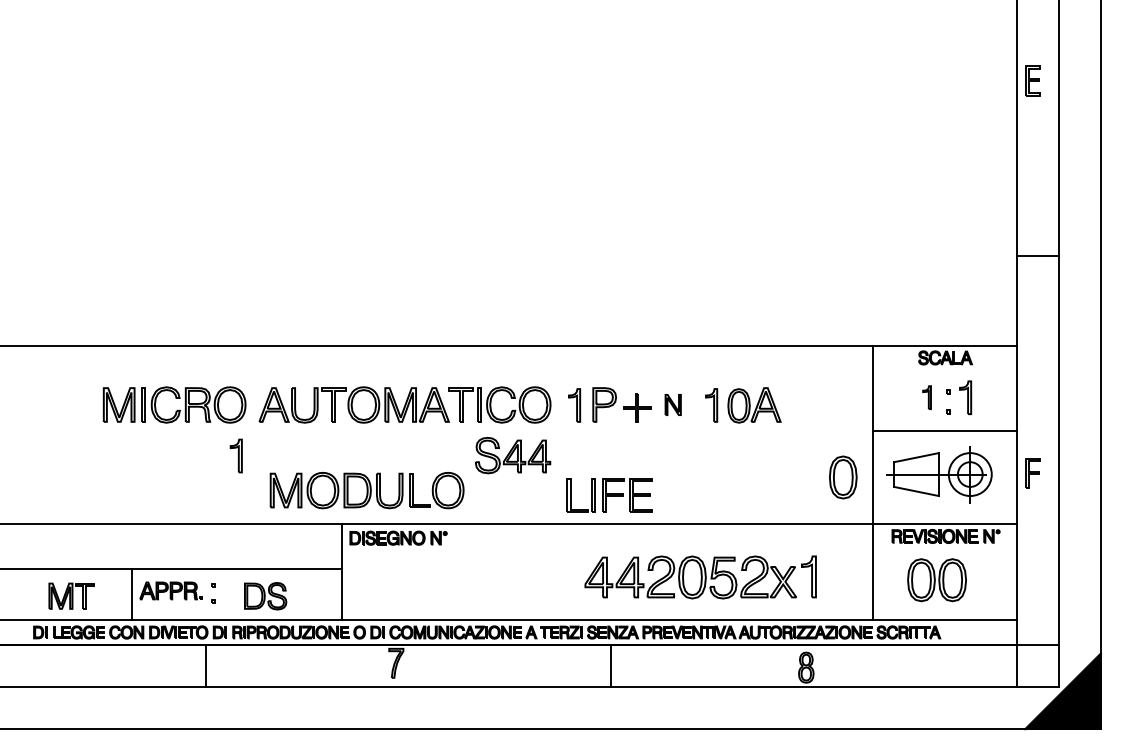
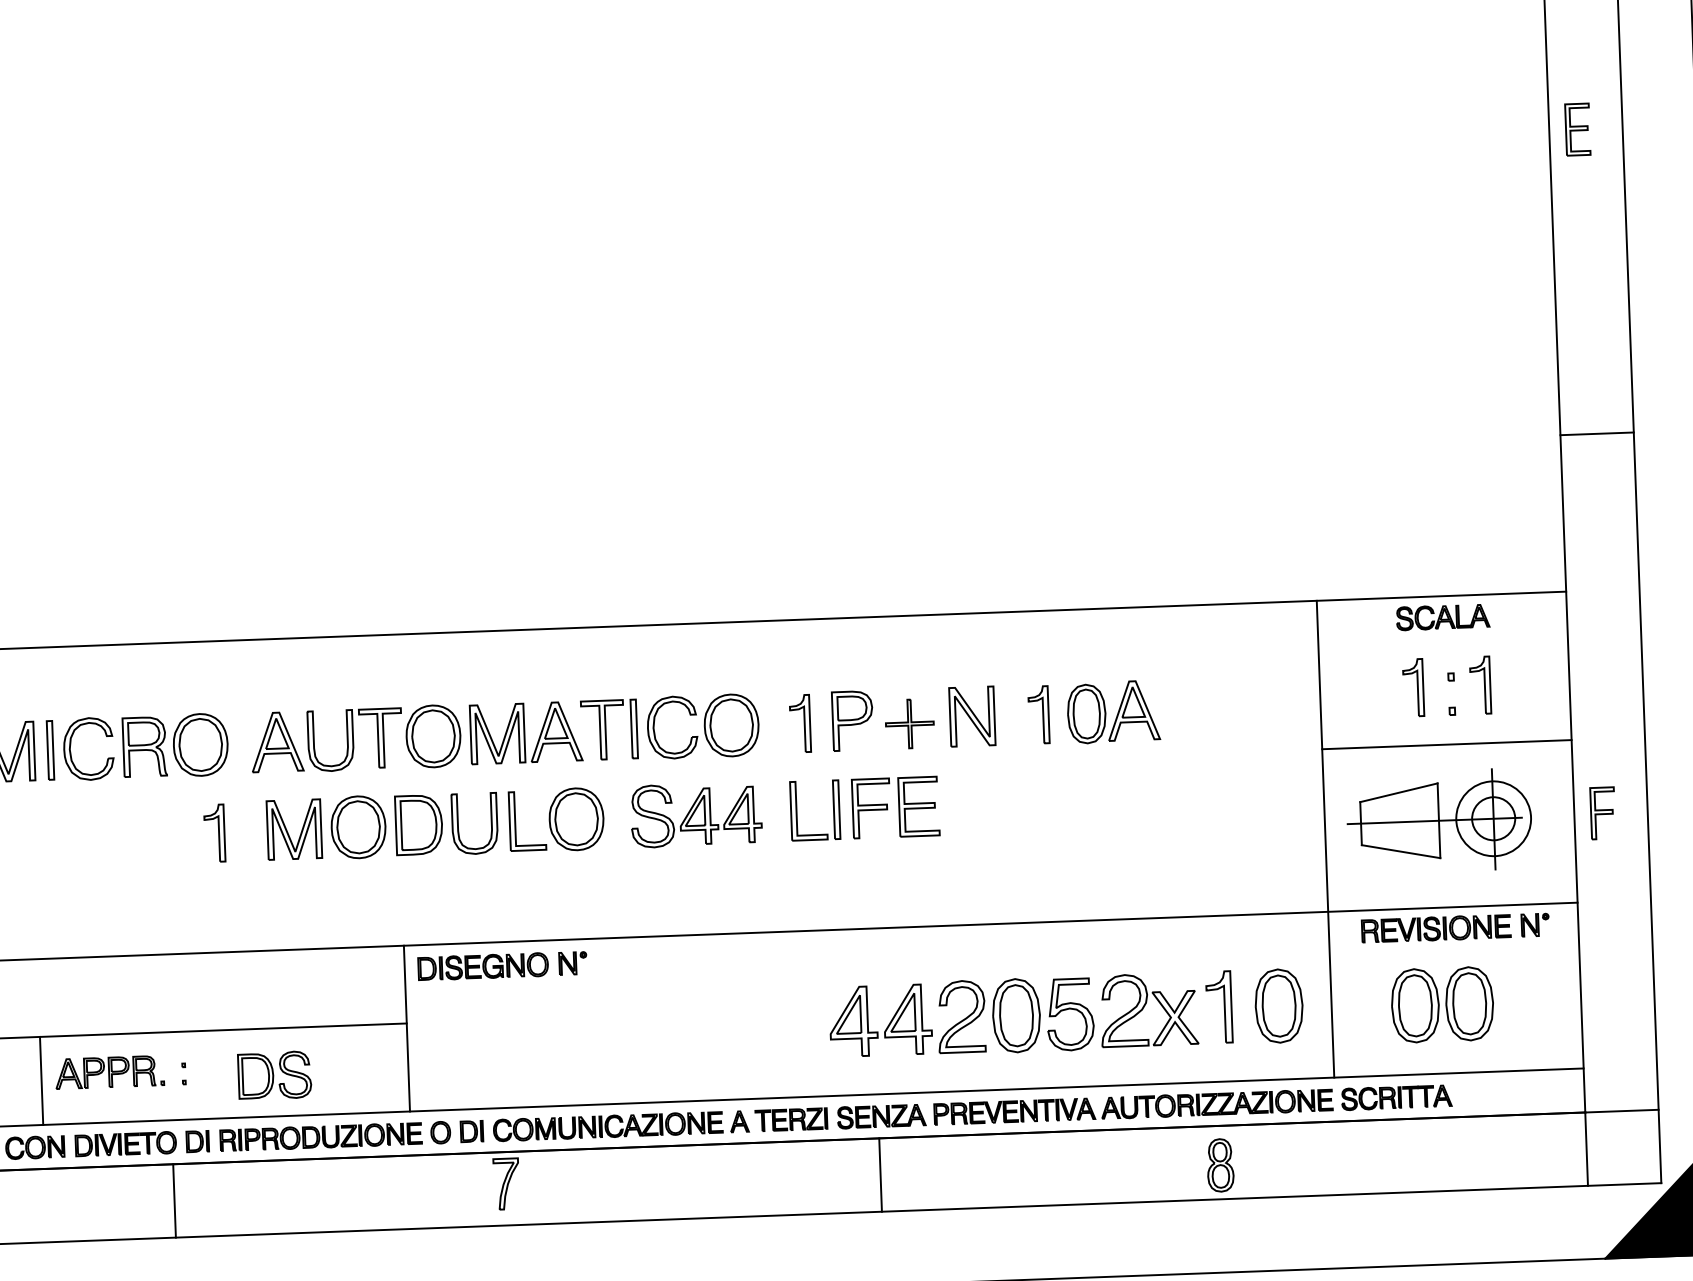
part: (926, 397) -> (1412, 687), size x1.43
part: (672, 404) -> (970, 715), size x1.67
part: (843, 477) -> (1279, 1006), moved
part: (366, 490) -> (434, 824), moved
part: (609, 495) -> (864, 808), moved
part: (213, 592) -> (183, 1072), size x0.62

